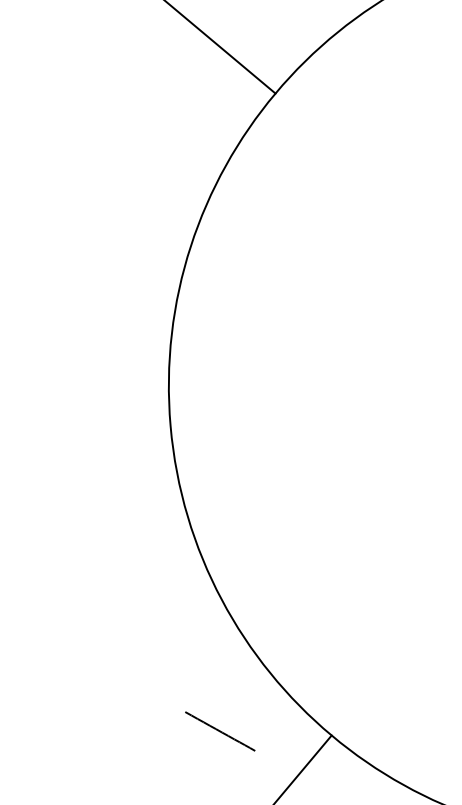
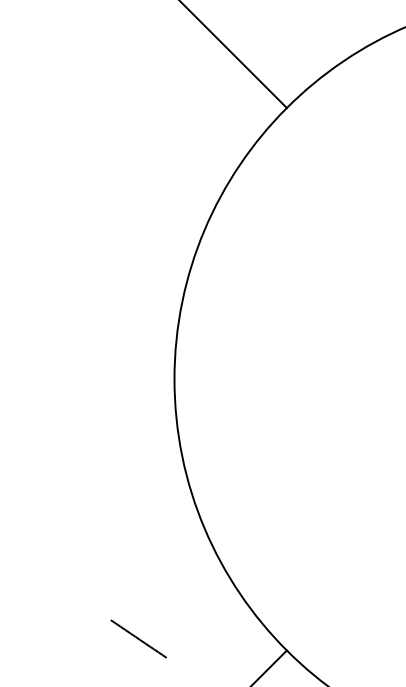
line: (219, 730) -> (138, 638), moved

